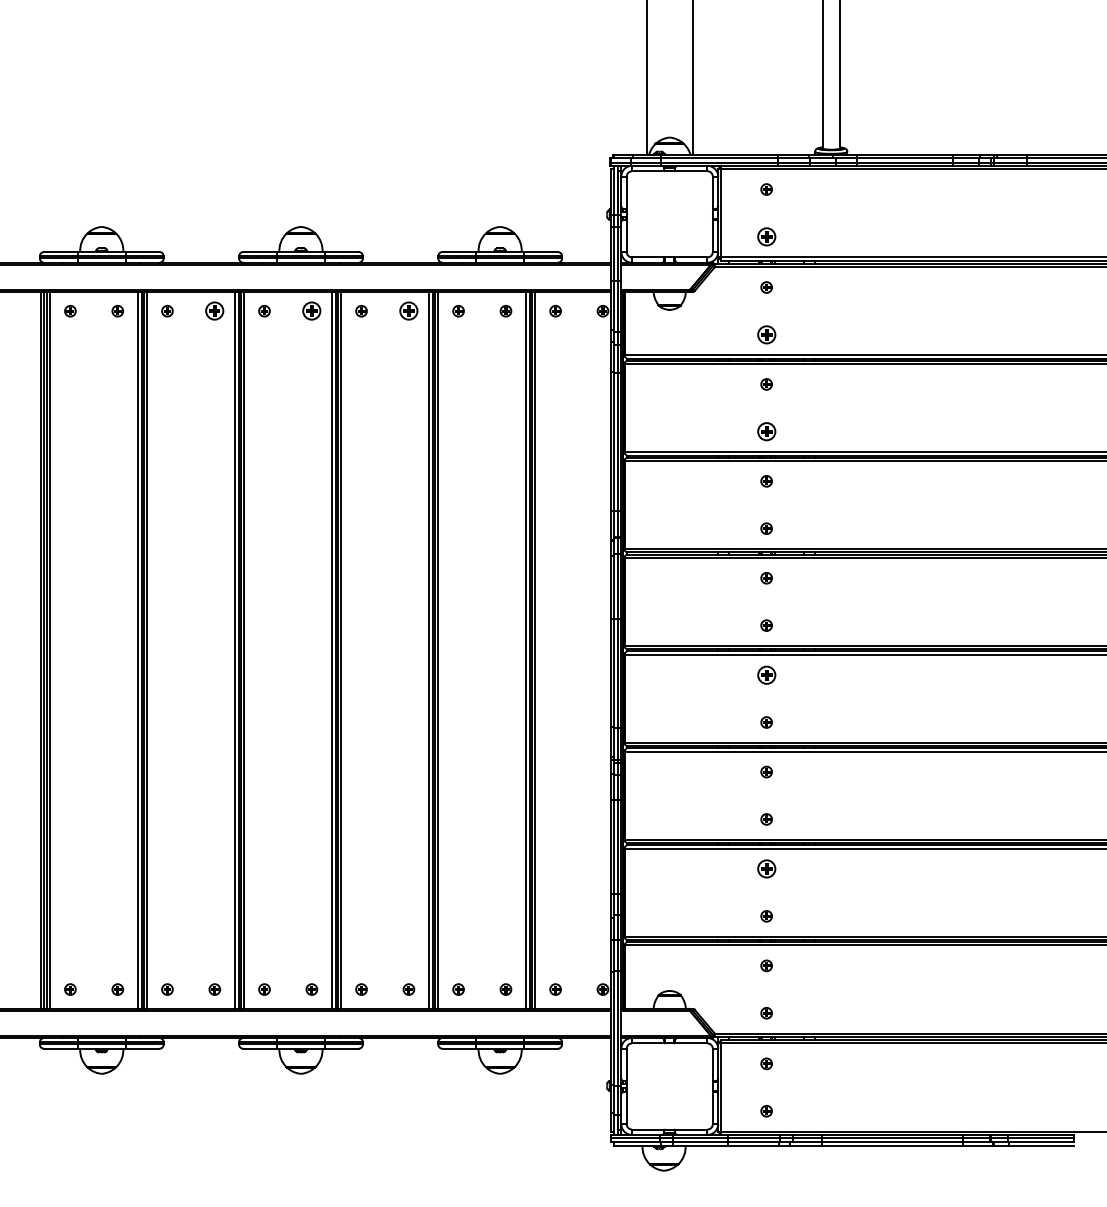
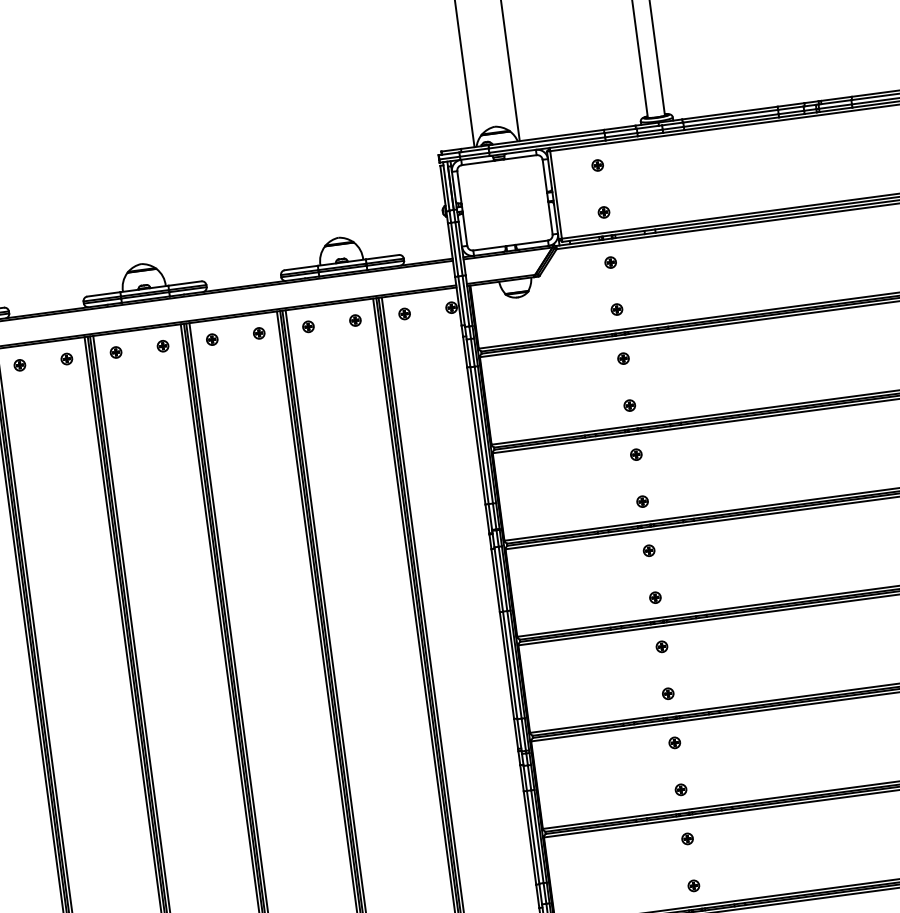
part: (766, 236) -> (603, 212), size x0.62
part: (214, 311) -> (66, 359), size x0.62
part: (311, 311) -> (162, 346), size x0.62
part: (408, 311) -> (258, 333), size x0.62
part: (766, 334) -> (616, 309), size x0.62
part: (766, 431) -> (629, 405), size x0.62
part: (766, 674) -> (661, 646), size x0.62
part: (766, 868) -> (687, 838), size x0.62

